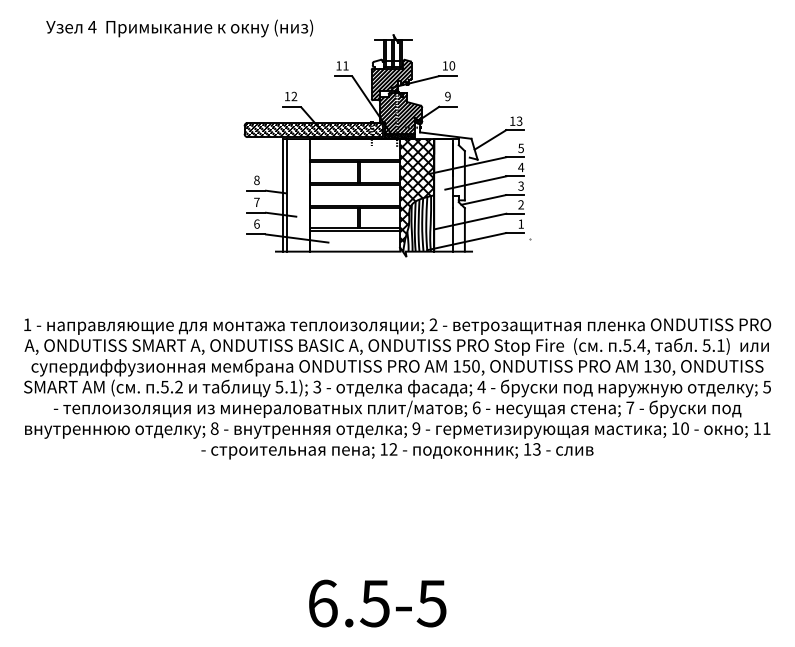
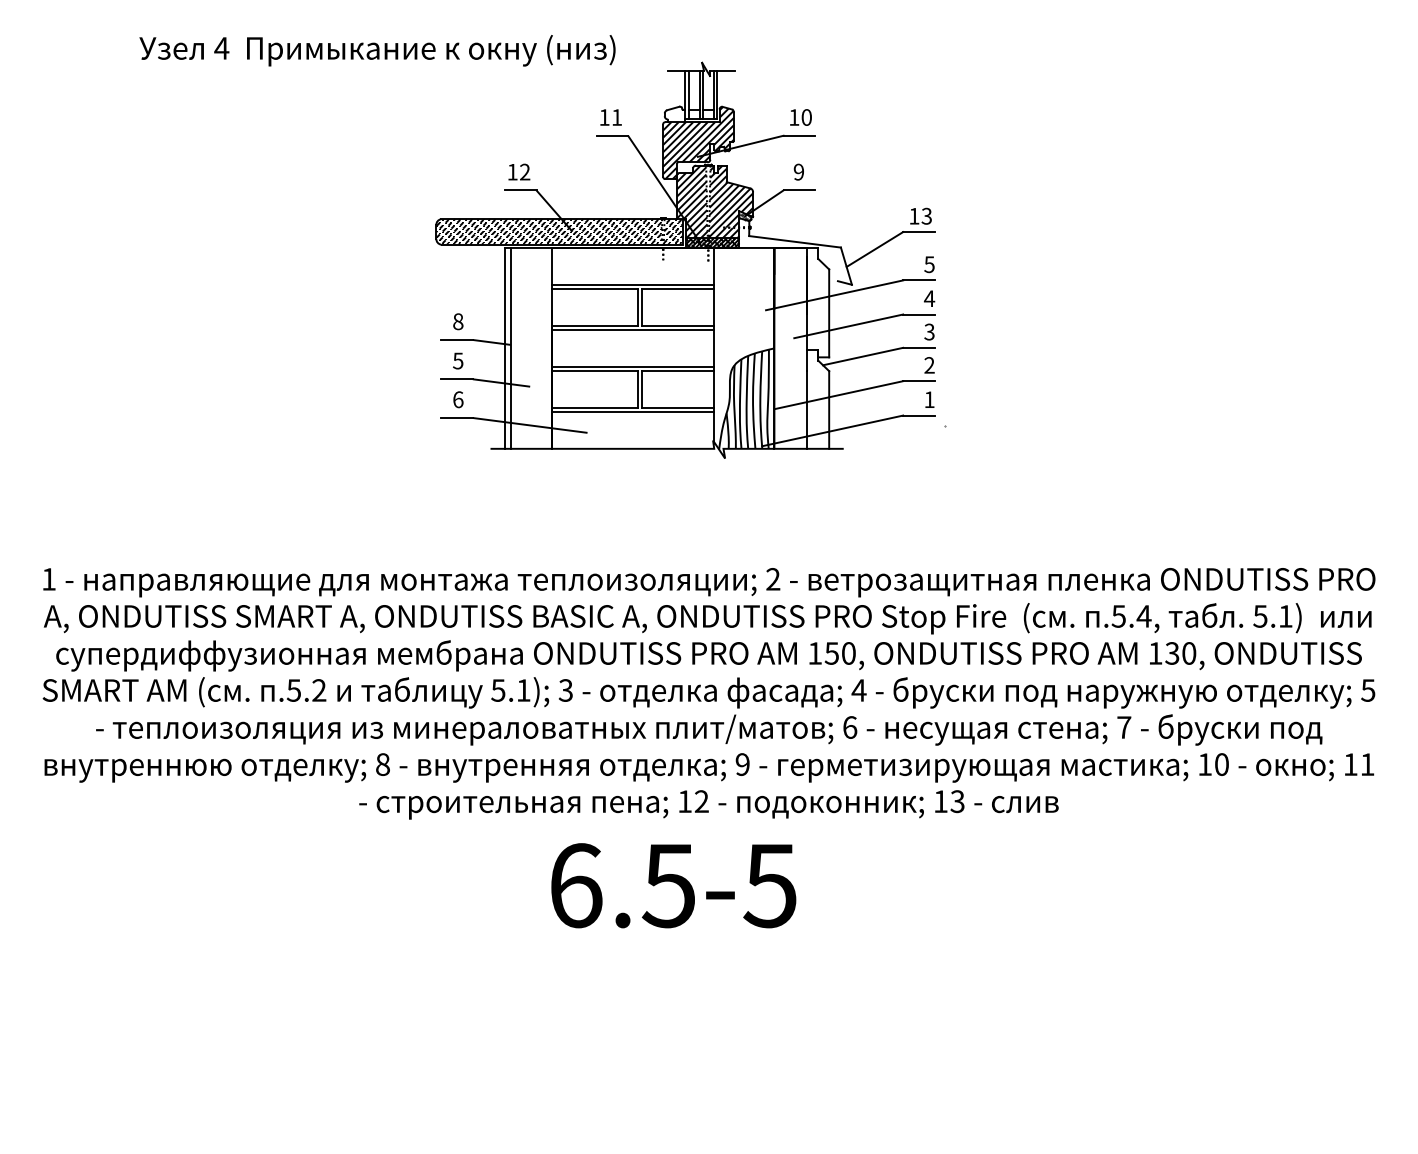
text: (179, 28) -> (377, 50), moved
hatch: (417, 195) -> (744, 348), removed
text: (256, 202) -> (457, 361), 7 -> 5
text: (377, 603) -> (673, 885), moved

